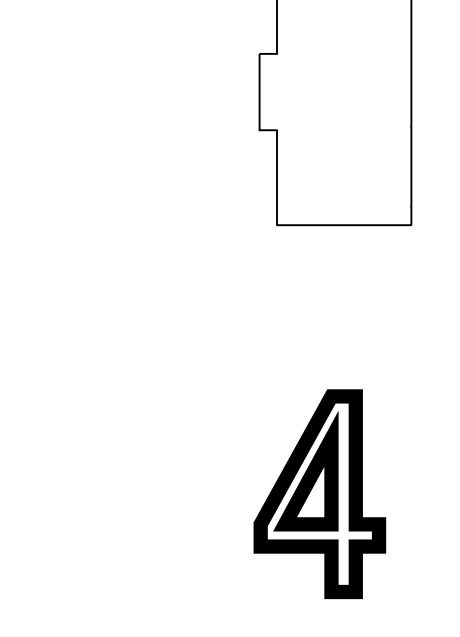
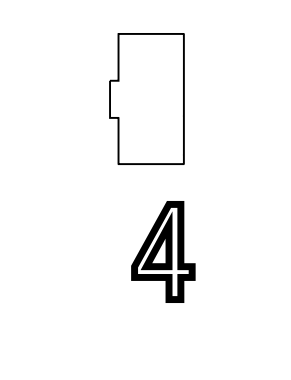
part: (320, 493) -> (163, 251), moved

